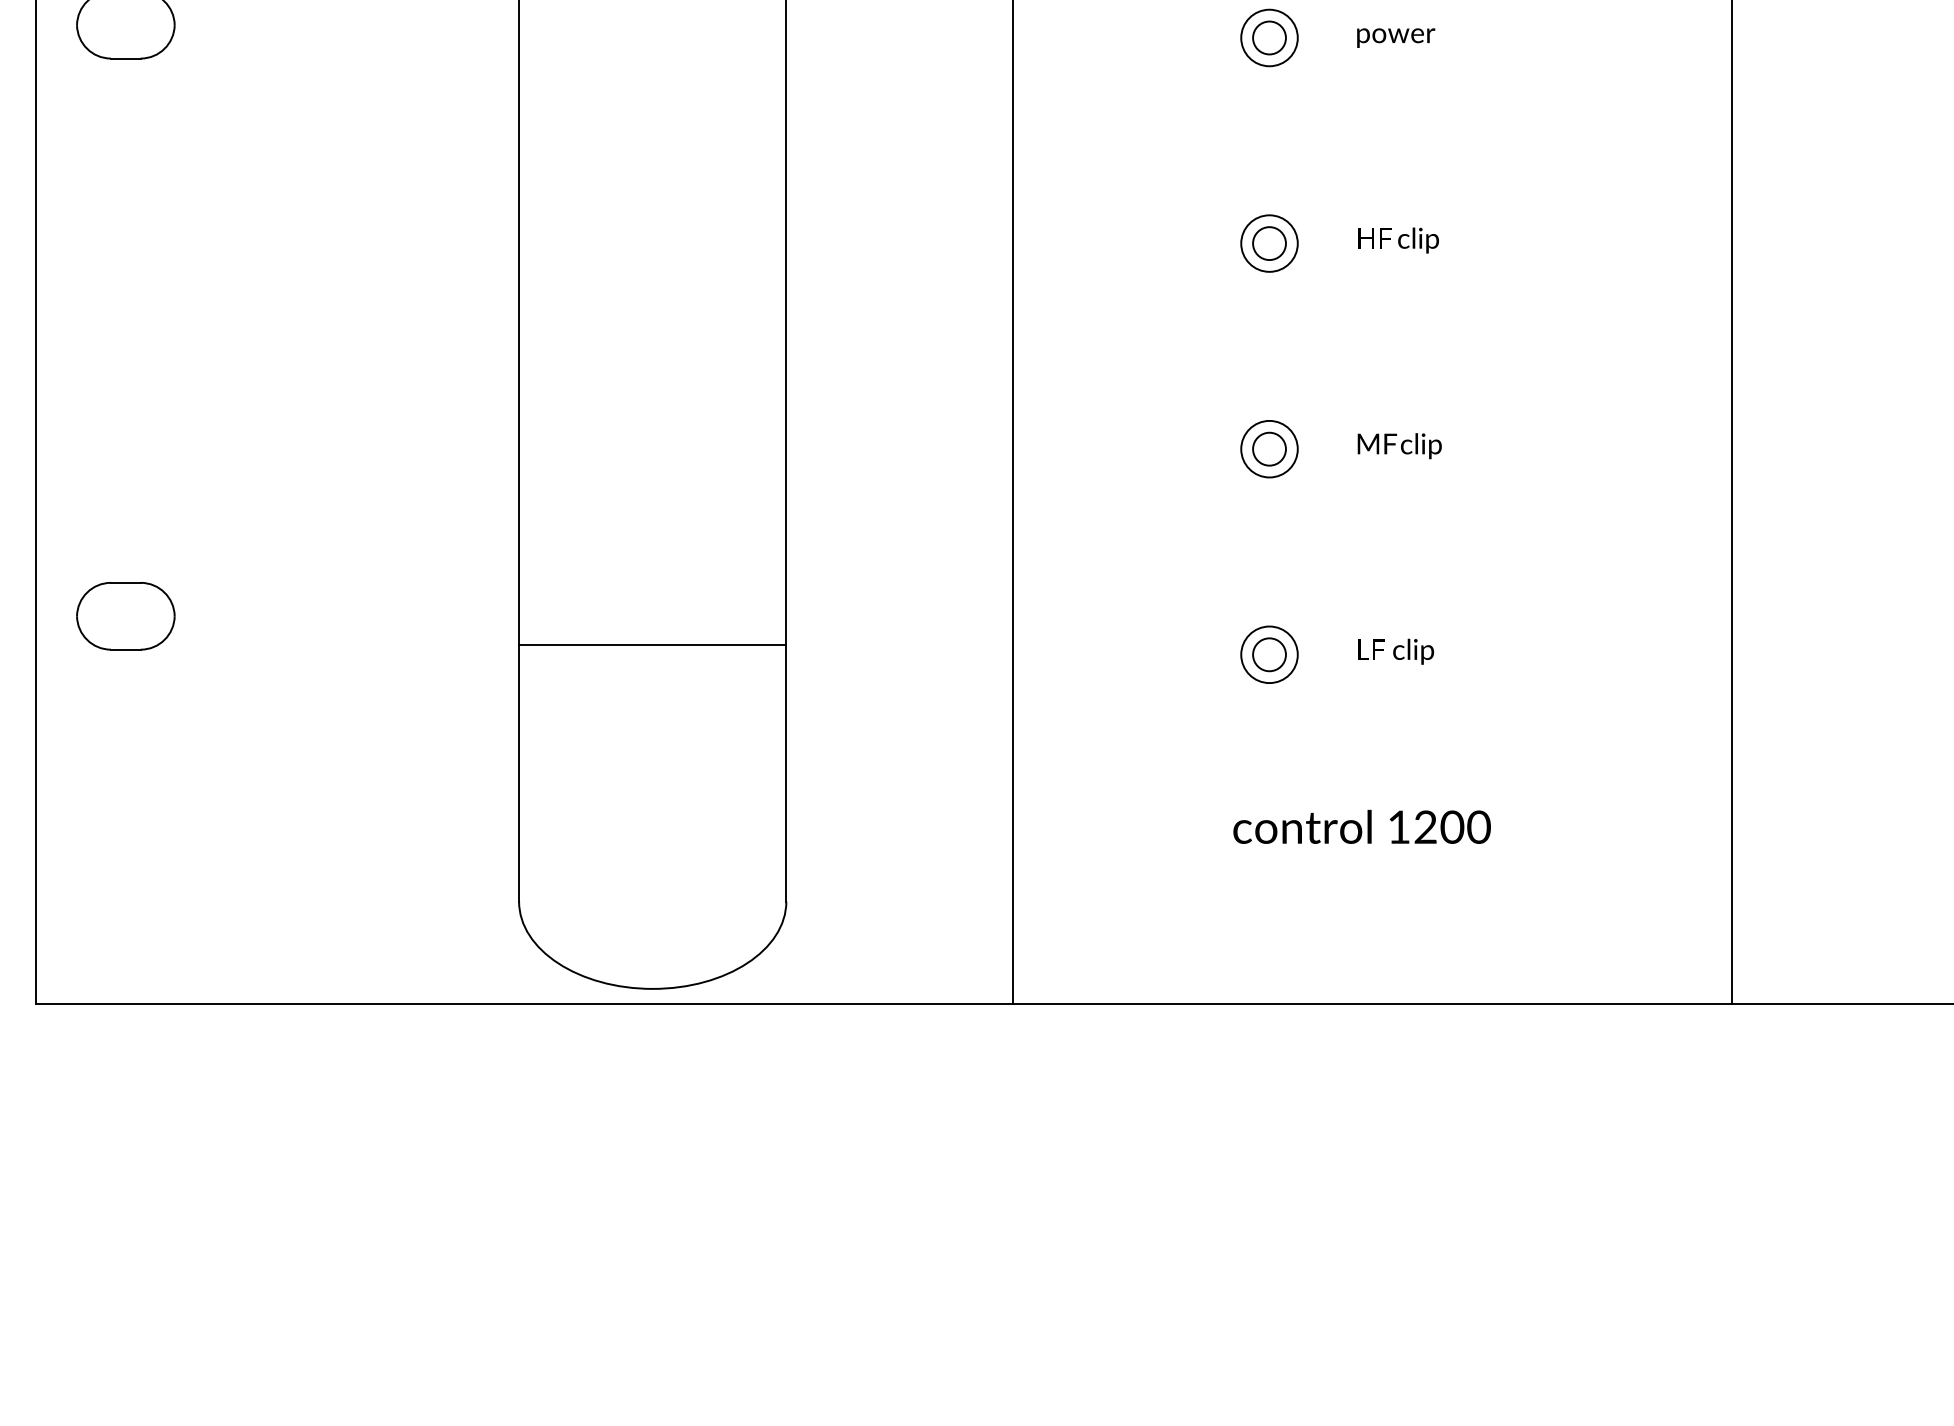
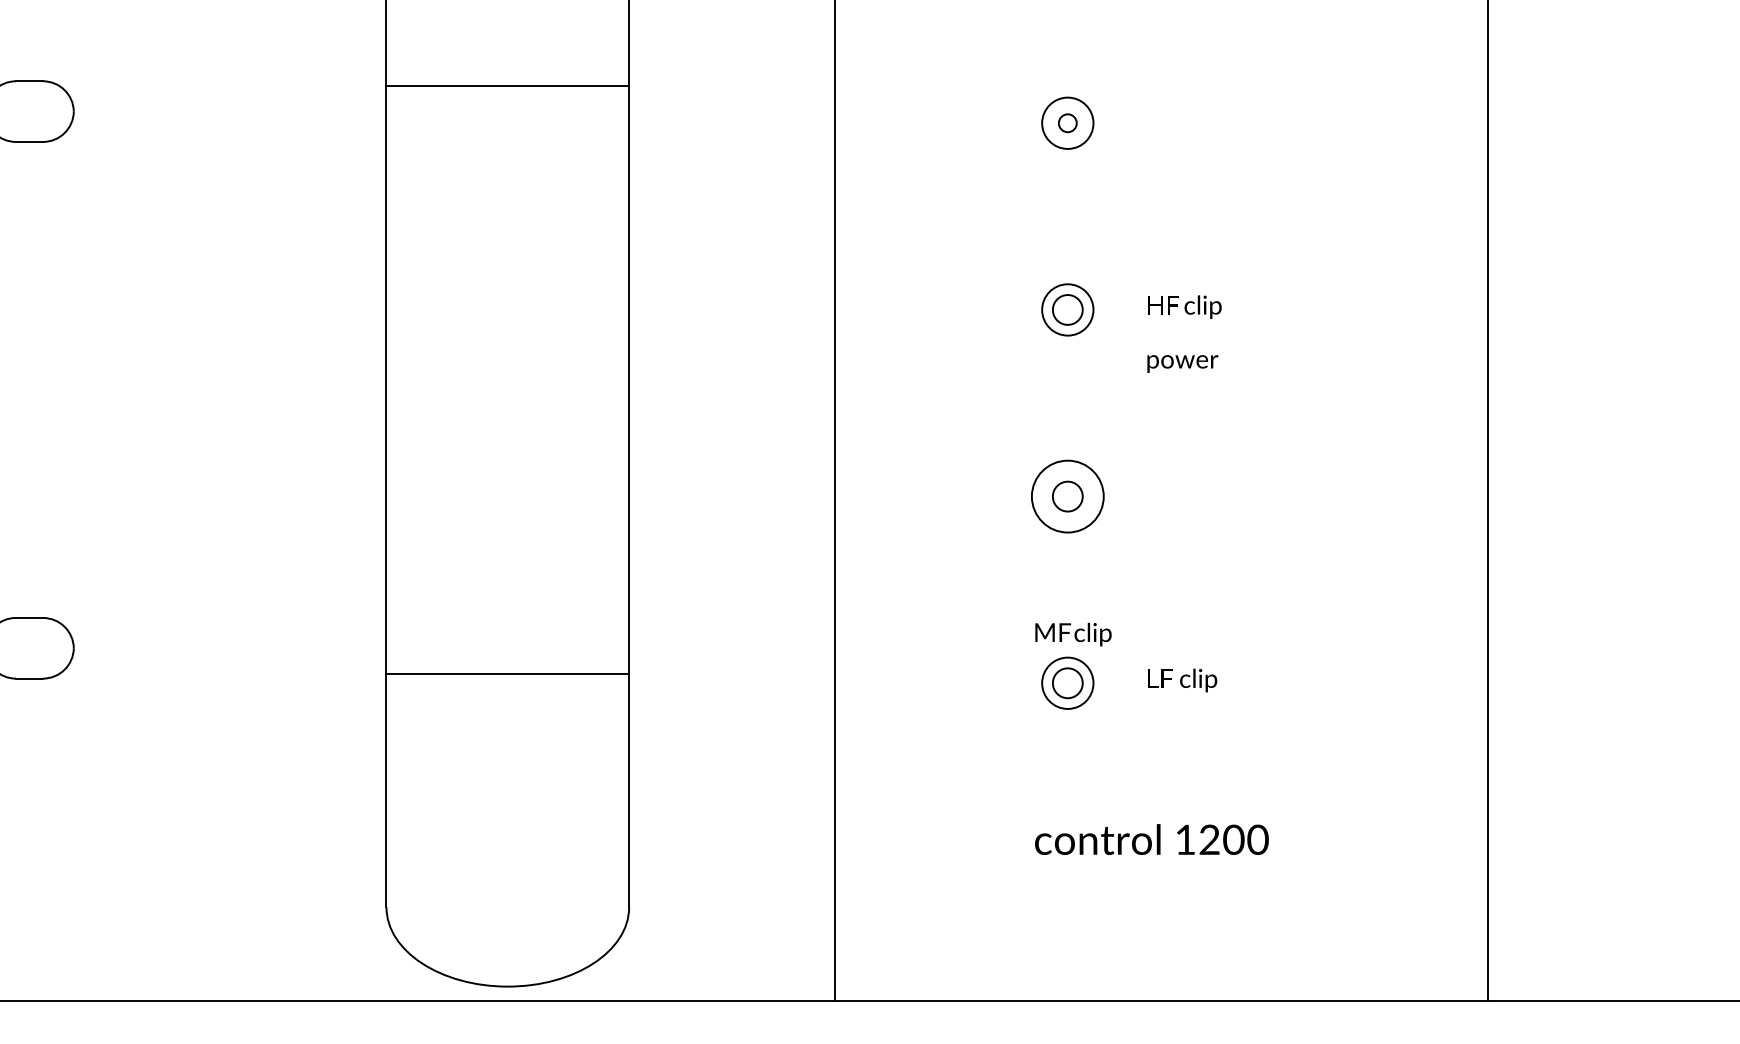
circle: (1269, 37) -> (1067, 122), size x0.6
text: (1396, 37) -> (1183, 363), moved
text: (1399, 446) -> (1073, 634), moved
circle: (1269, 448) -> (1067, 495), size x1.4

